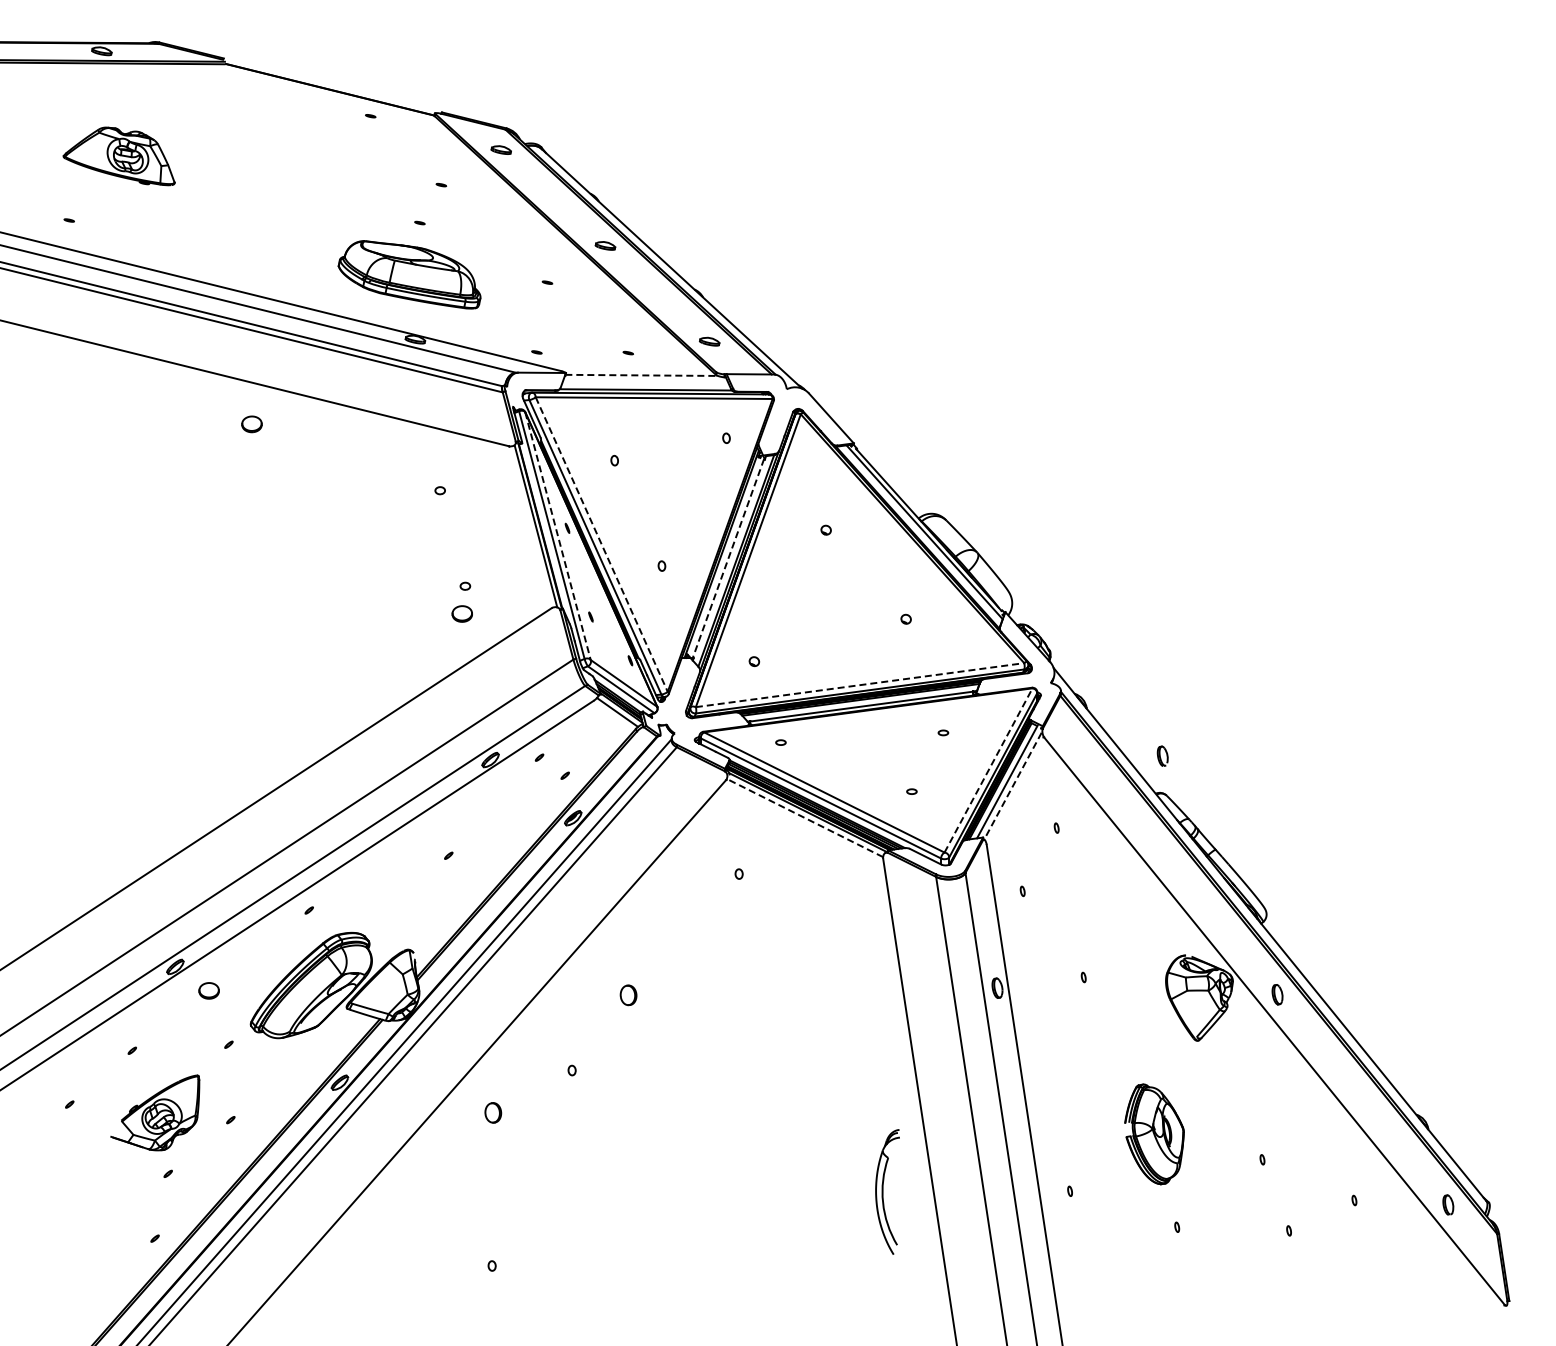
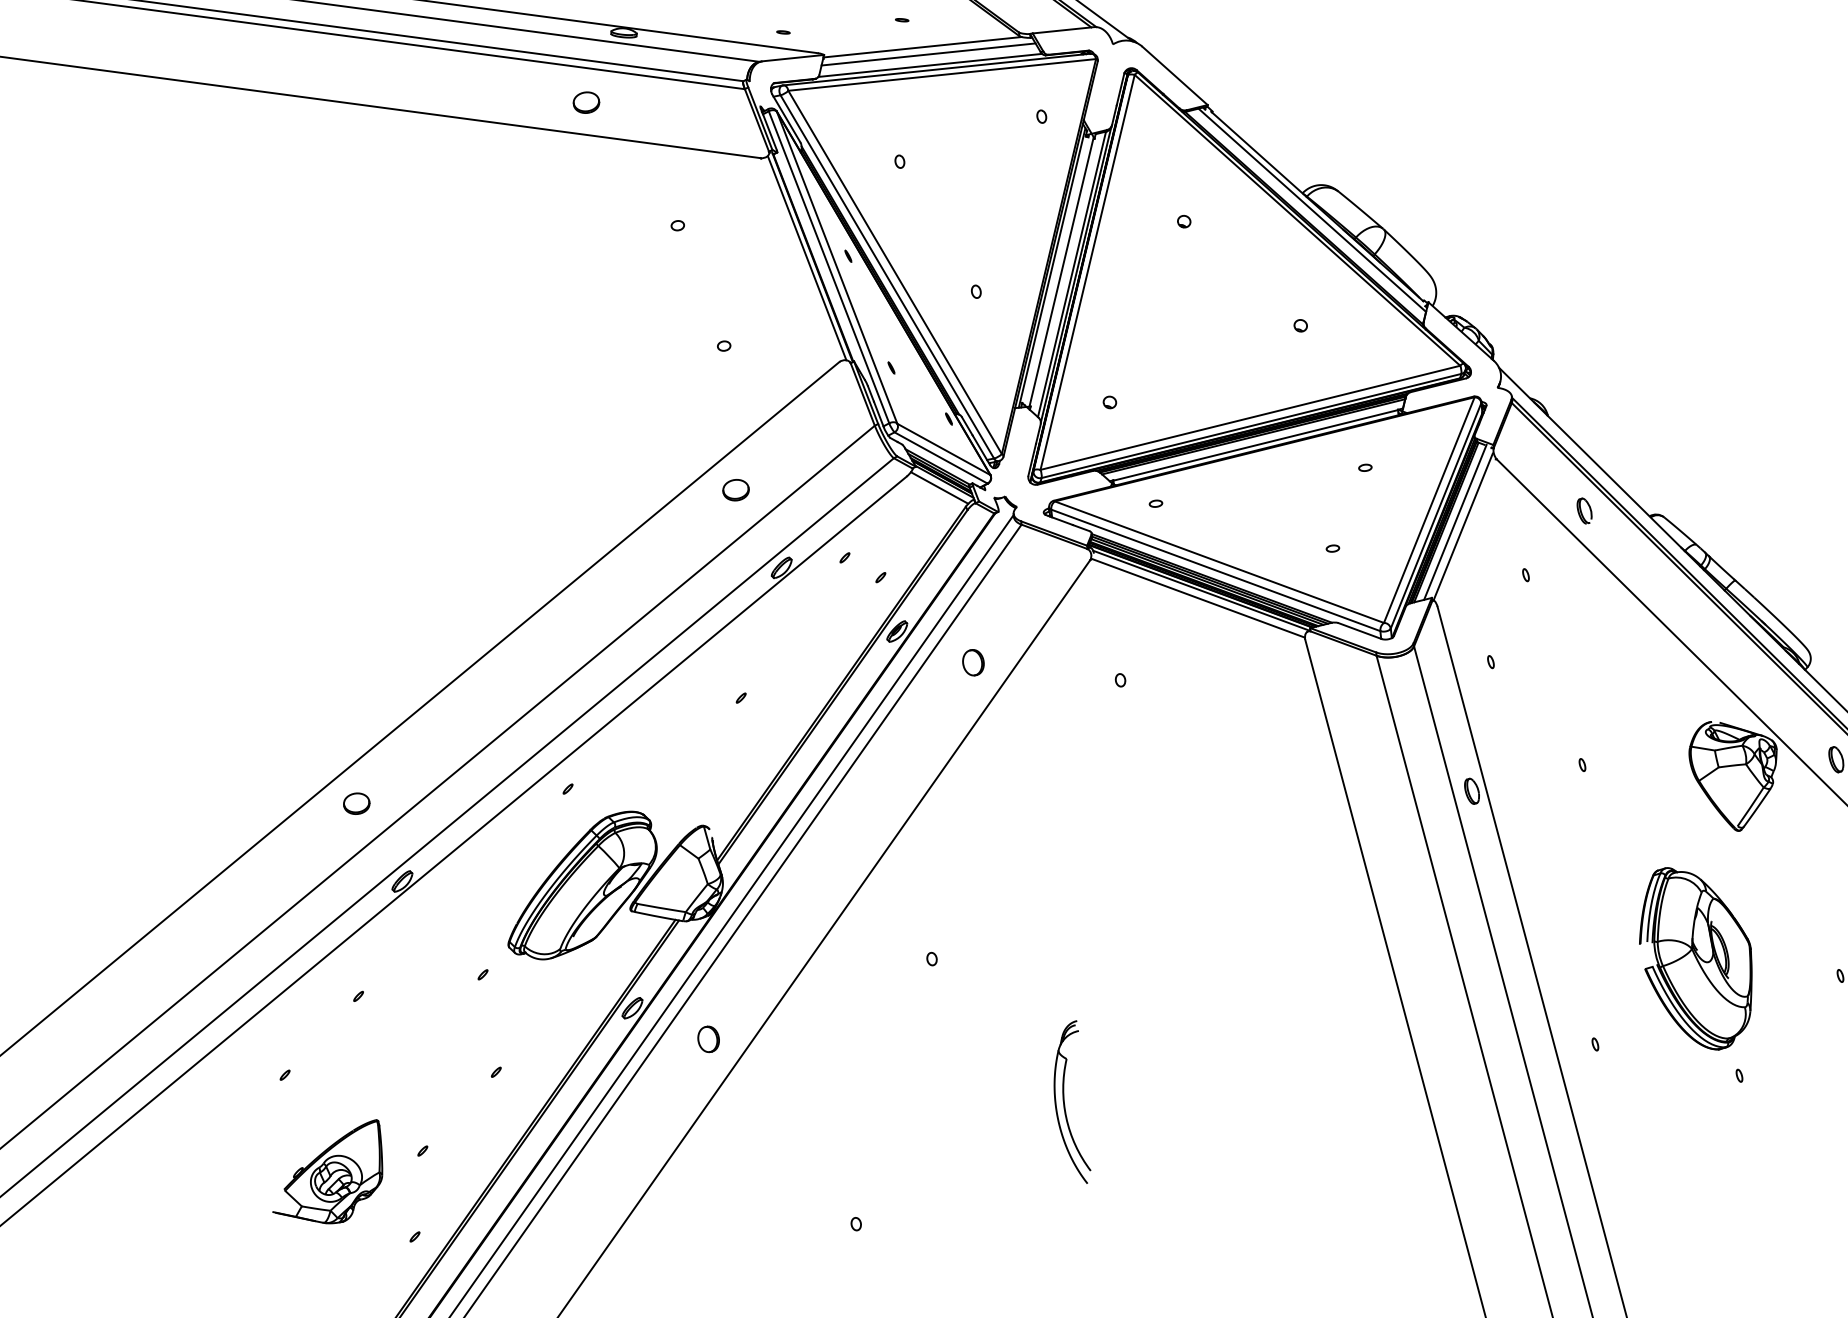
line: (642, 375) -> (923, 47), dashed -> solid
line: (645, 381) -> (928, 54), added
part: (251, 424) -> (585, 102), moved
line: (558, 536) -> (837, 268), dashed -> solid
line: (601, 545) -> (894, 273), dashed -> solid
line: (728, 558) -> (1061, 272), dashed -> solid
part: (461, 613) -> (734, 489), moved
line: (860, 685) -> (1251, 418), dashed -> solid
part: (1162, 755) -> (1584, 510), moved
line: (988, 770) -> (1429, 510), dashed -> solid
line: (1012, 786) -> (1462, 527), dashed -> solid
line: (804, 817) -> (1197, 597), dashed -> solid
part: (208, 990) -> (355, 803), moved
part: (628, 995) -> (973, 662), moved
part: (155, 1112) -> (327, 1174), moved
part: (493, 1112) -> (708, 1038), moved
part: (1154, 1134) -> (1696, 958), size x1.43
part: (887, 1191) -> (1070, 1102), moved

